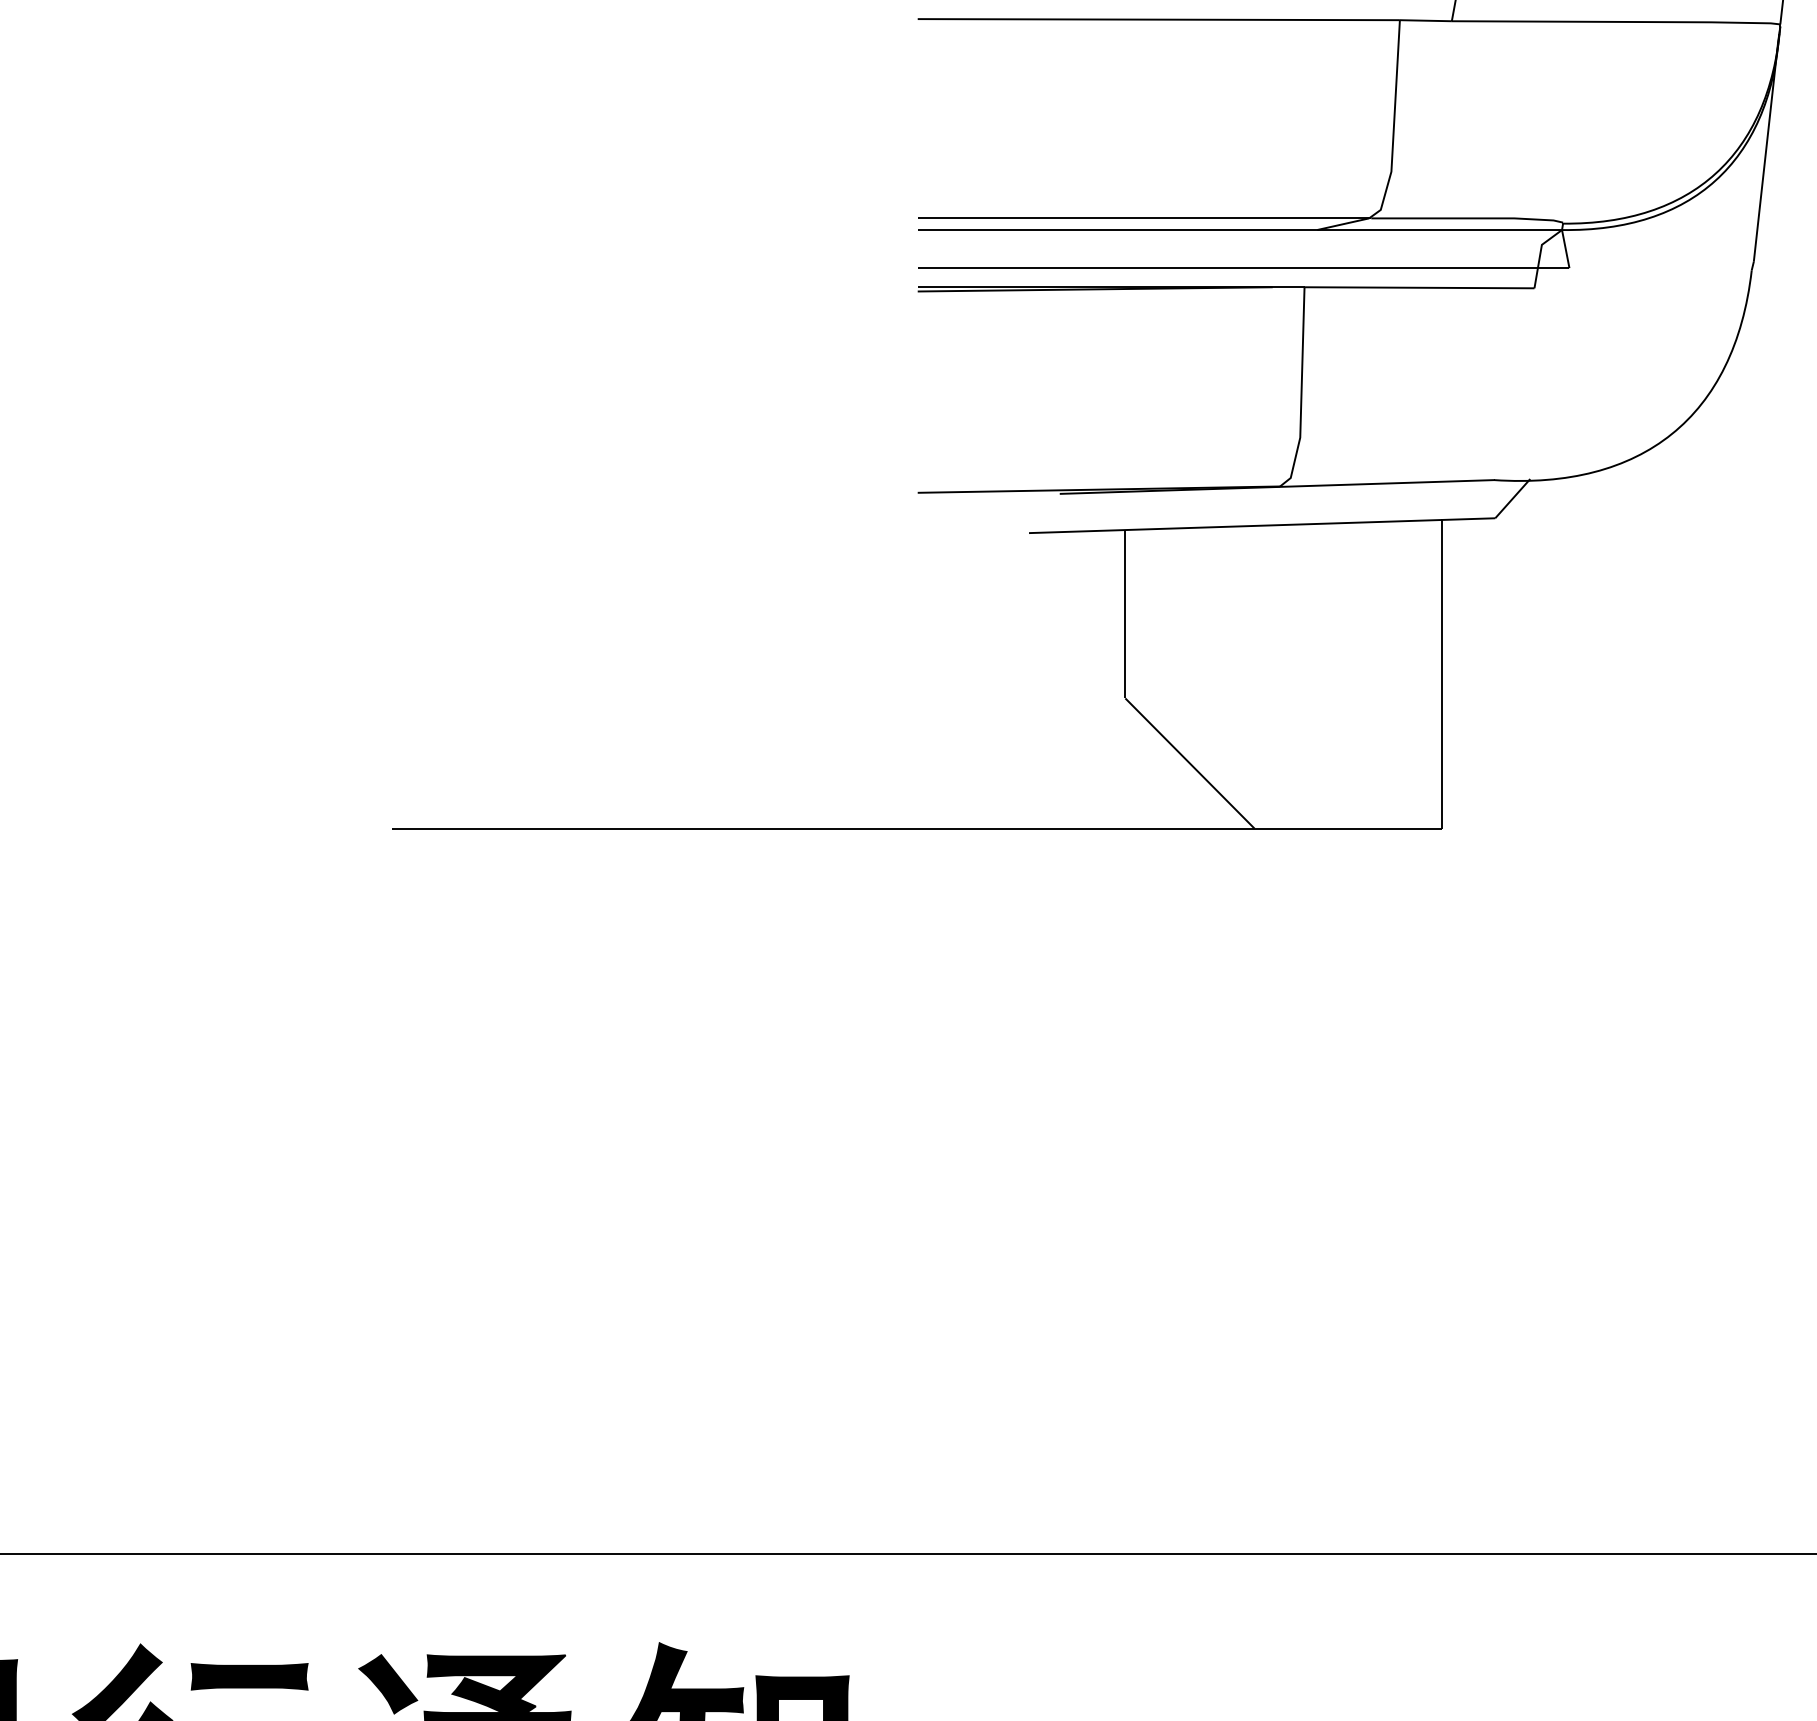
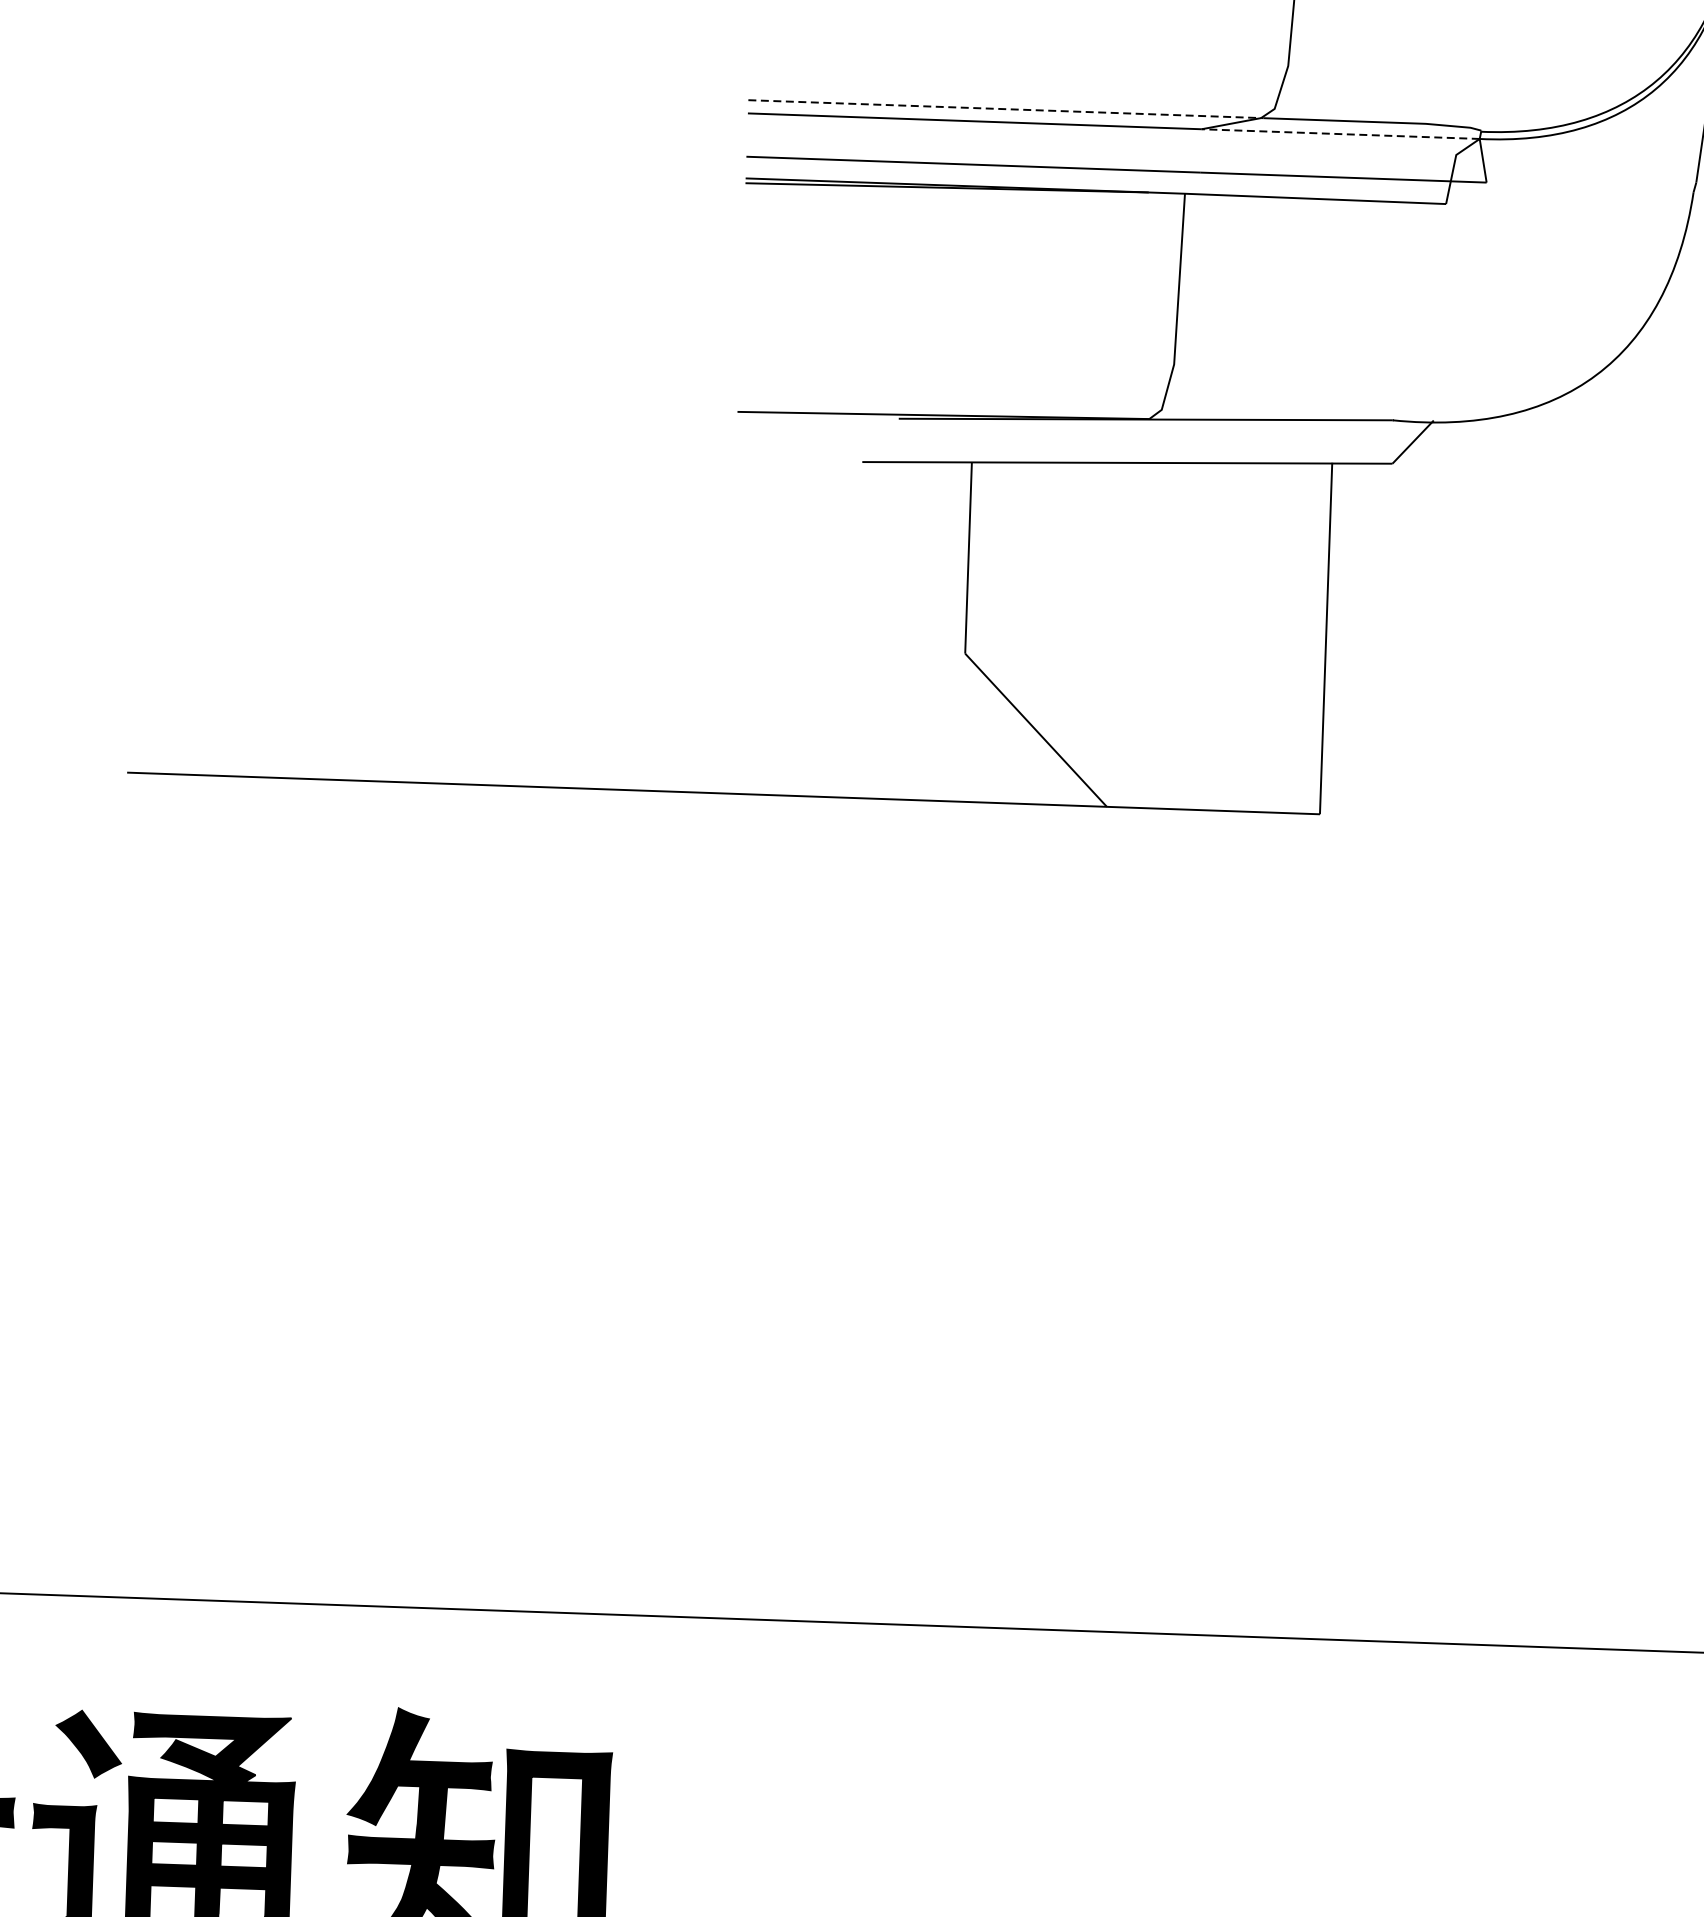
line: (1143, 218) -> (1004, 109), solid -> dashed
line: (1439, 230) -> (1340, 134), solid -> dashed

